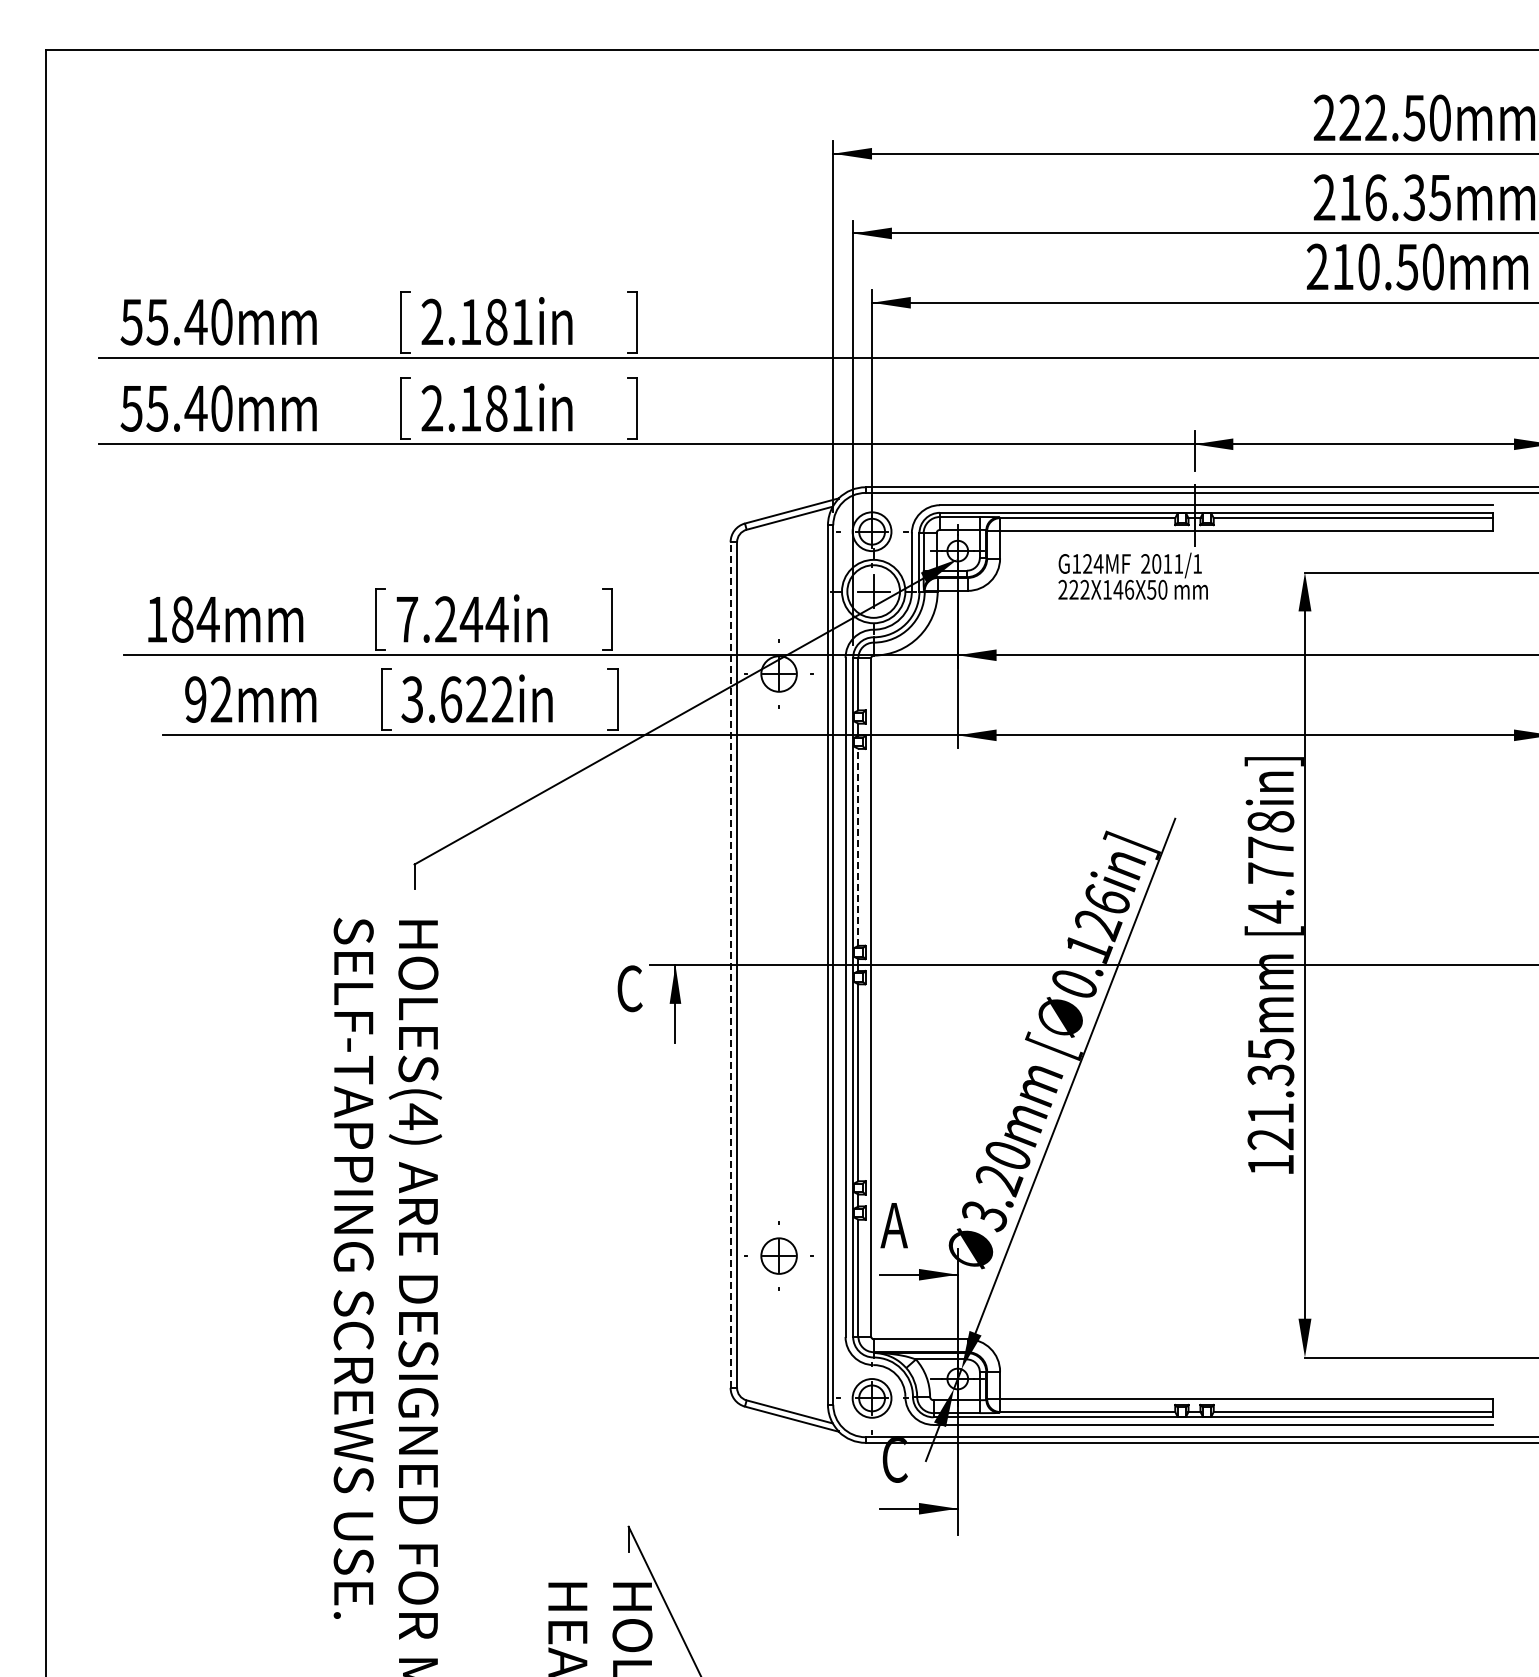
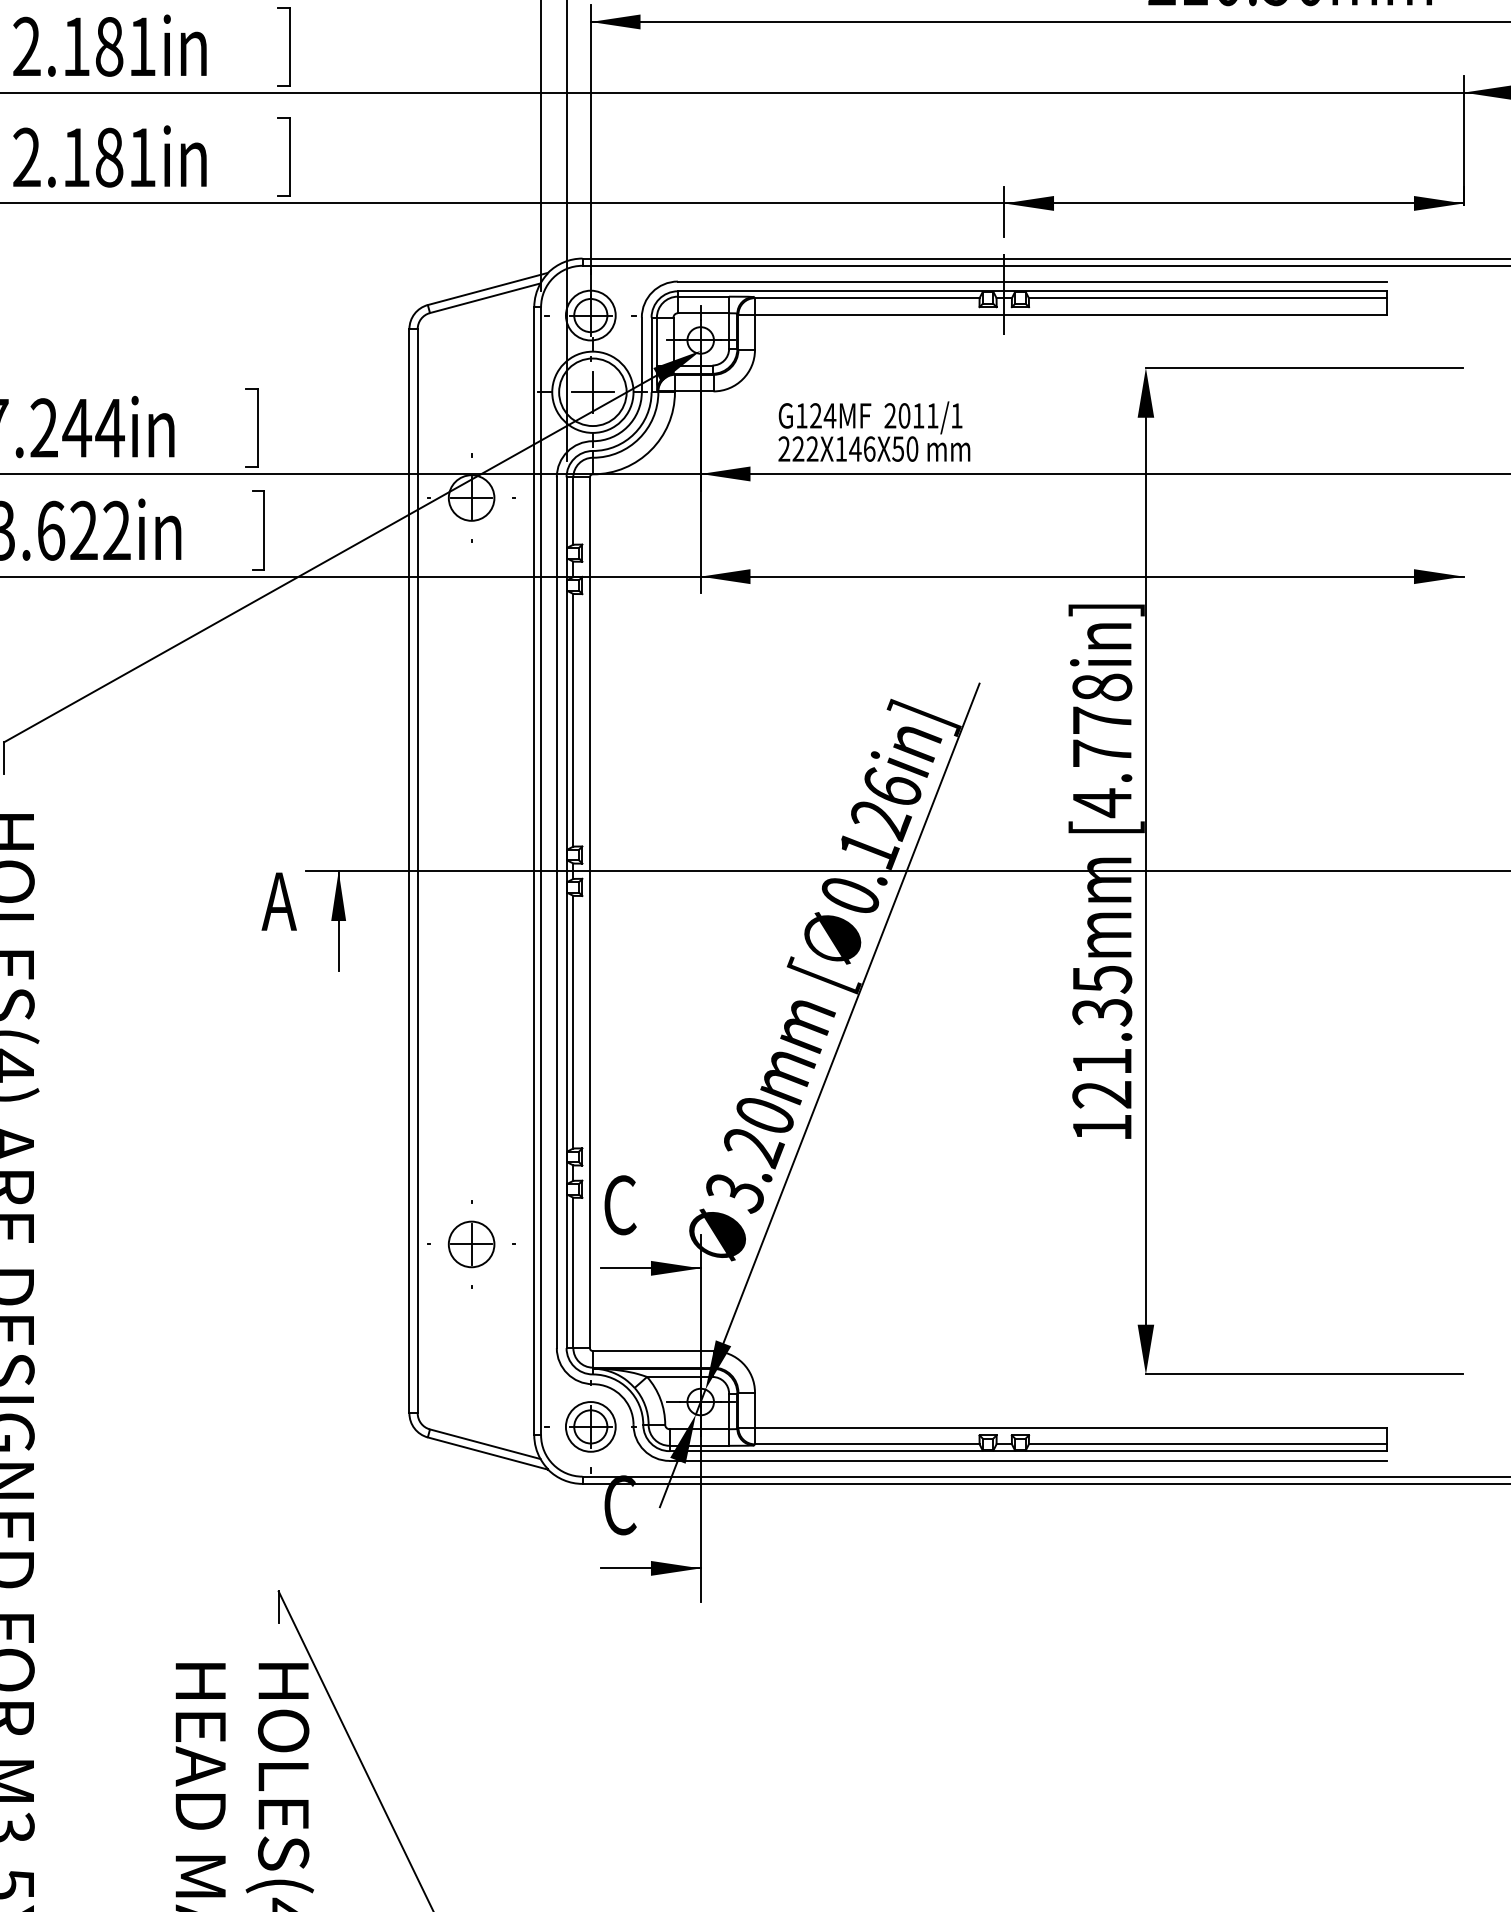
text: (1132, 575) -> (873, 430), moved
line: (858, 847) -> (573, 720), dashed -> solid
line: (730, 965) -> (409, 871), dashed -> solid
text: (628, 988) -> (278, 901), C -> A
text: (893, 1225) -> (618, 1205), A -> C

